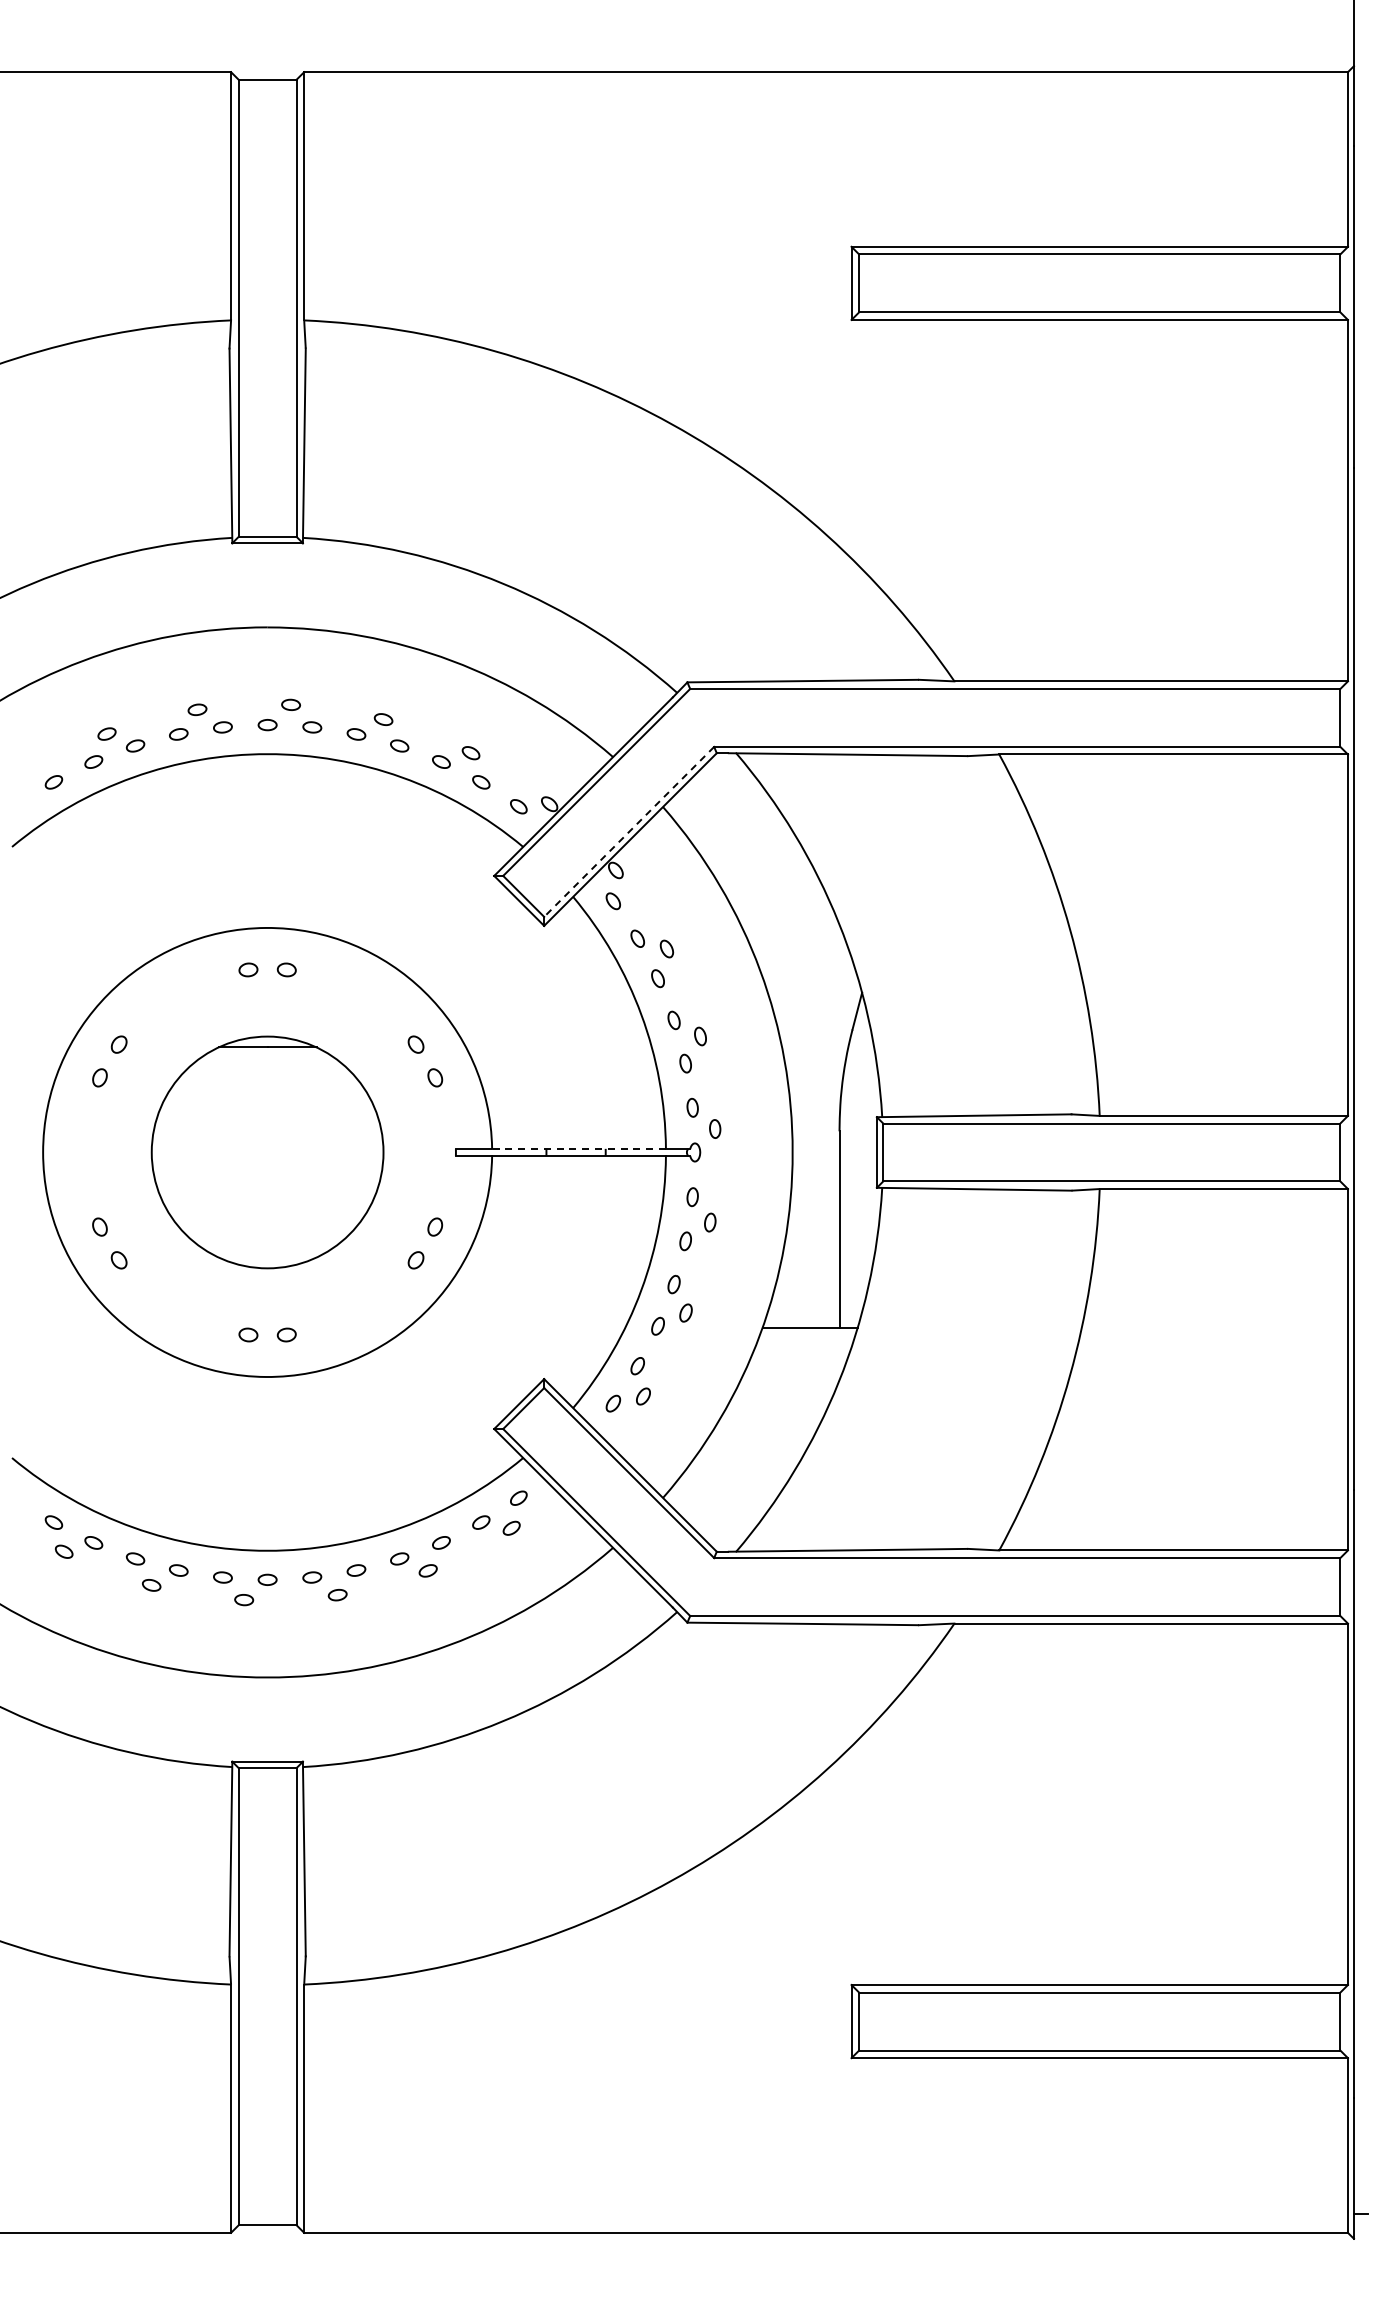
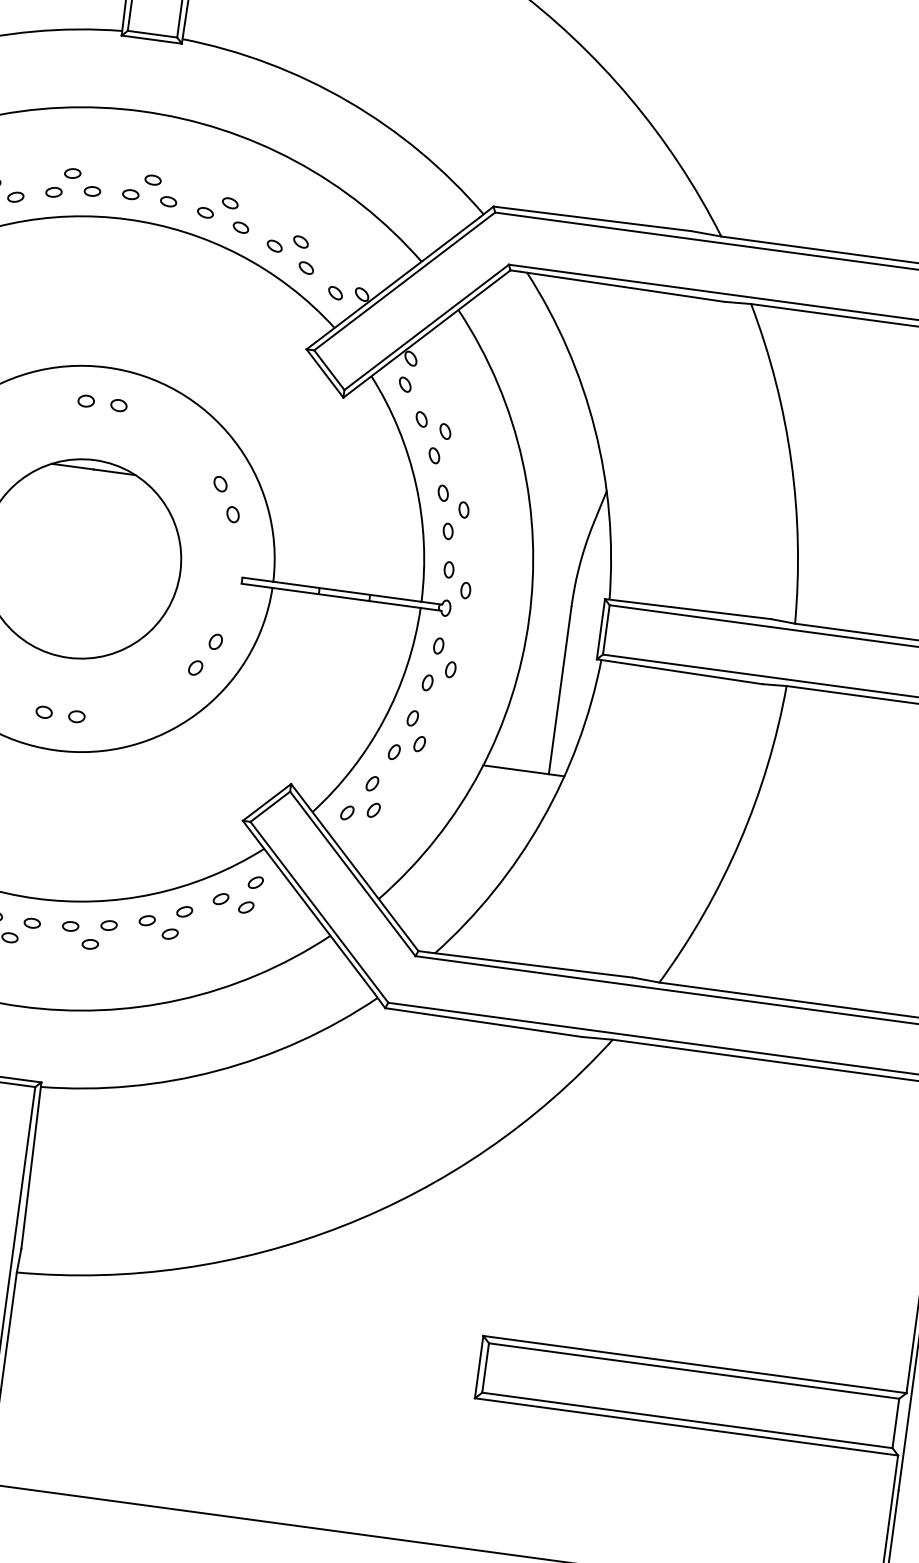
line: (628, 832) -> (426, 327), dashed -> solid
line: (579, 1148) -> (347, 591), dashed -> solid

